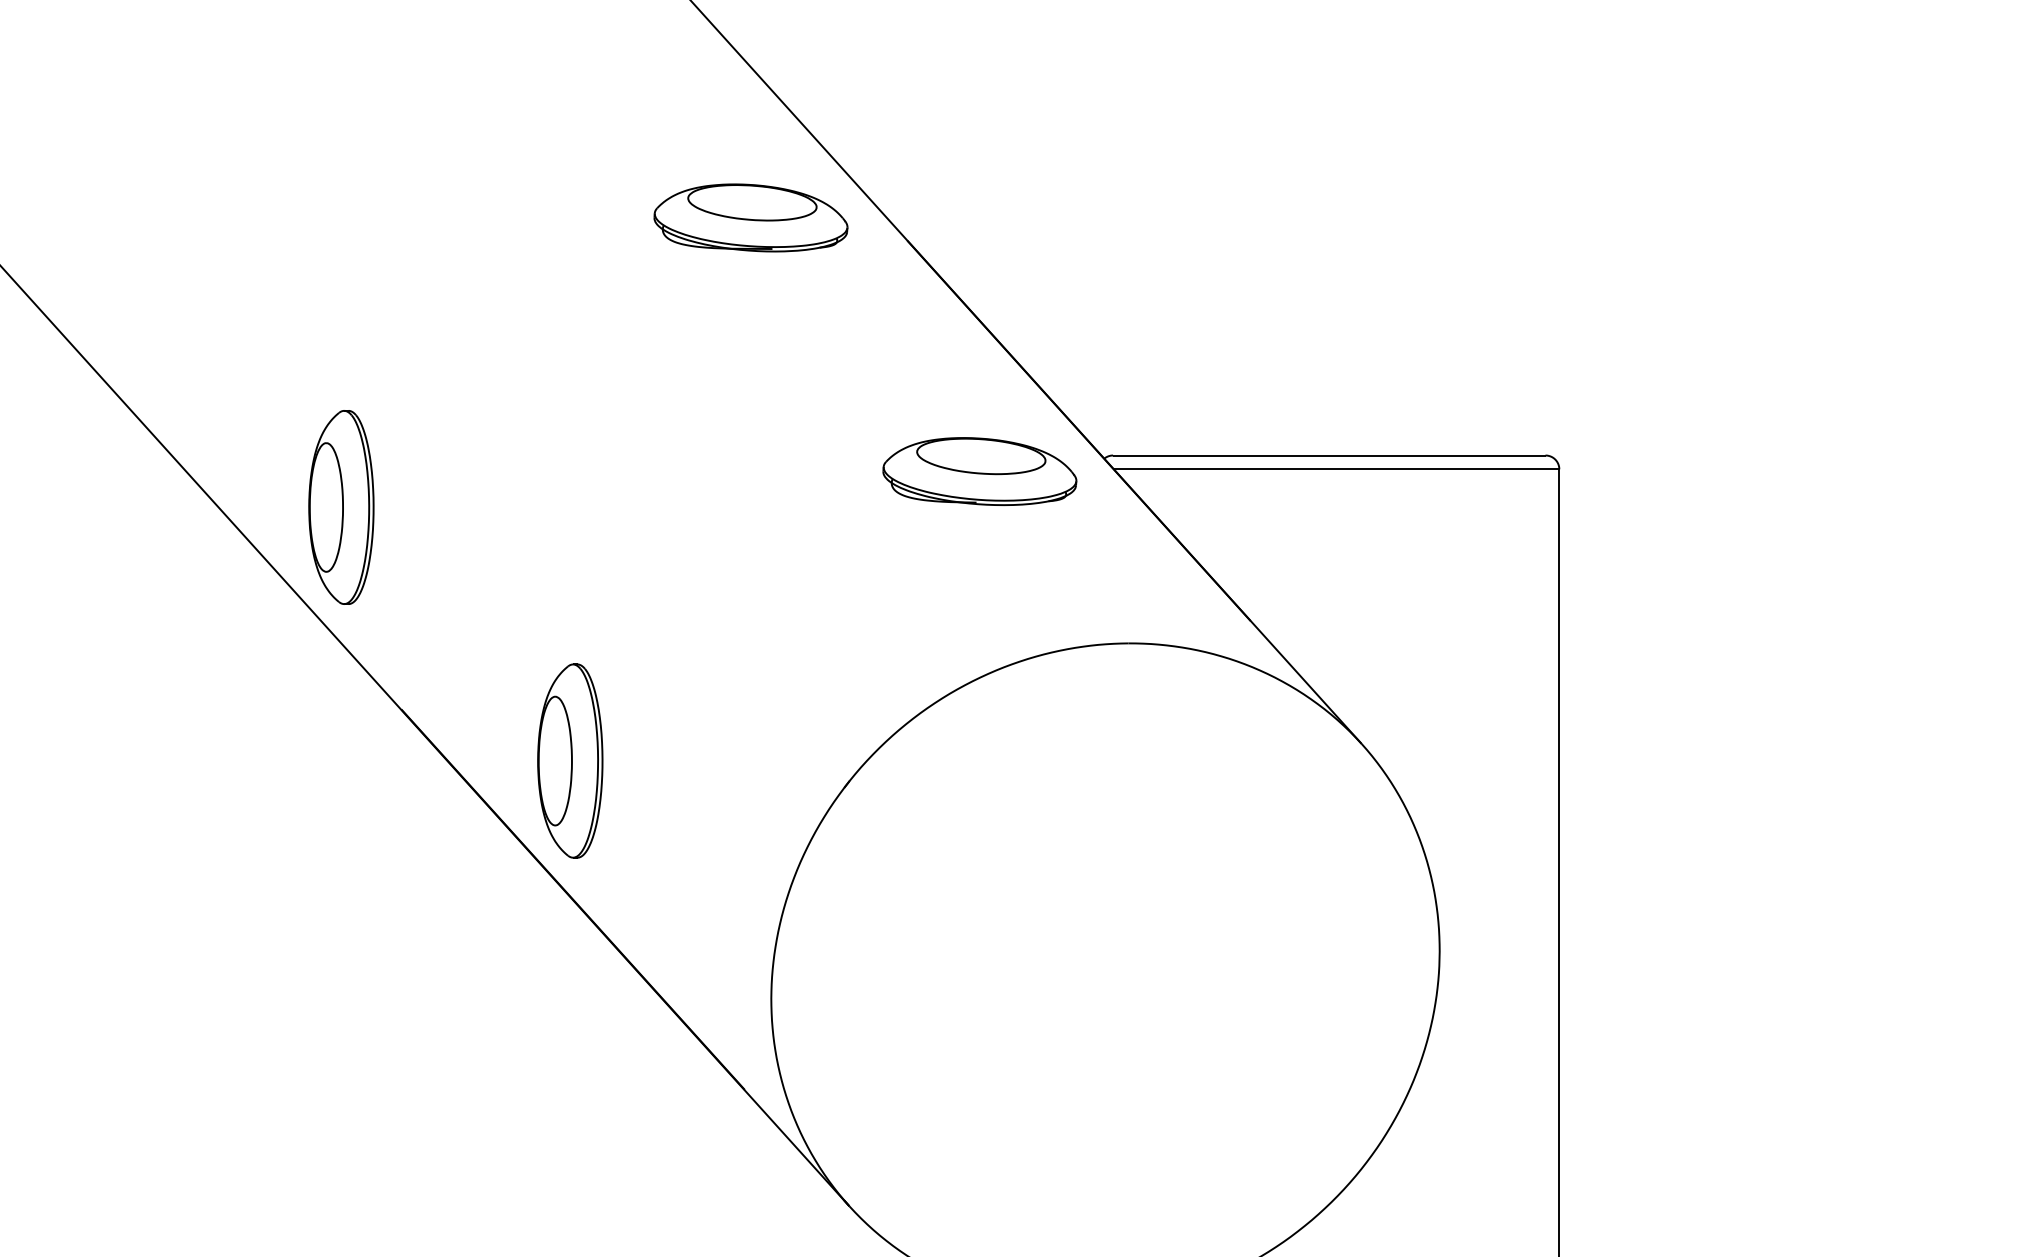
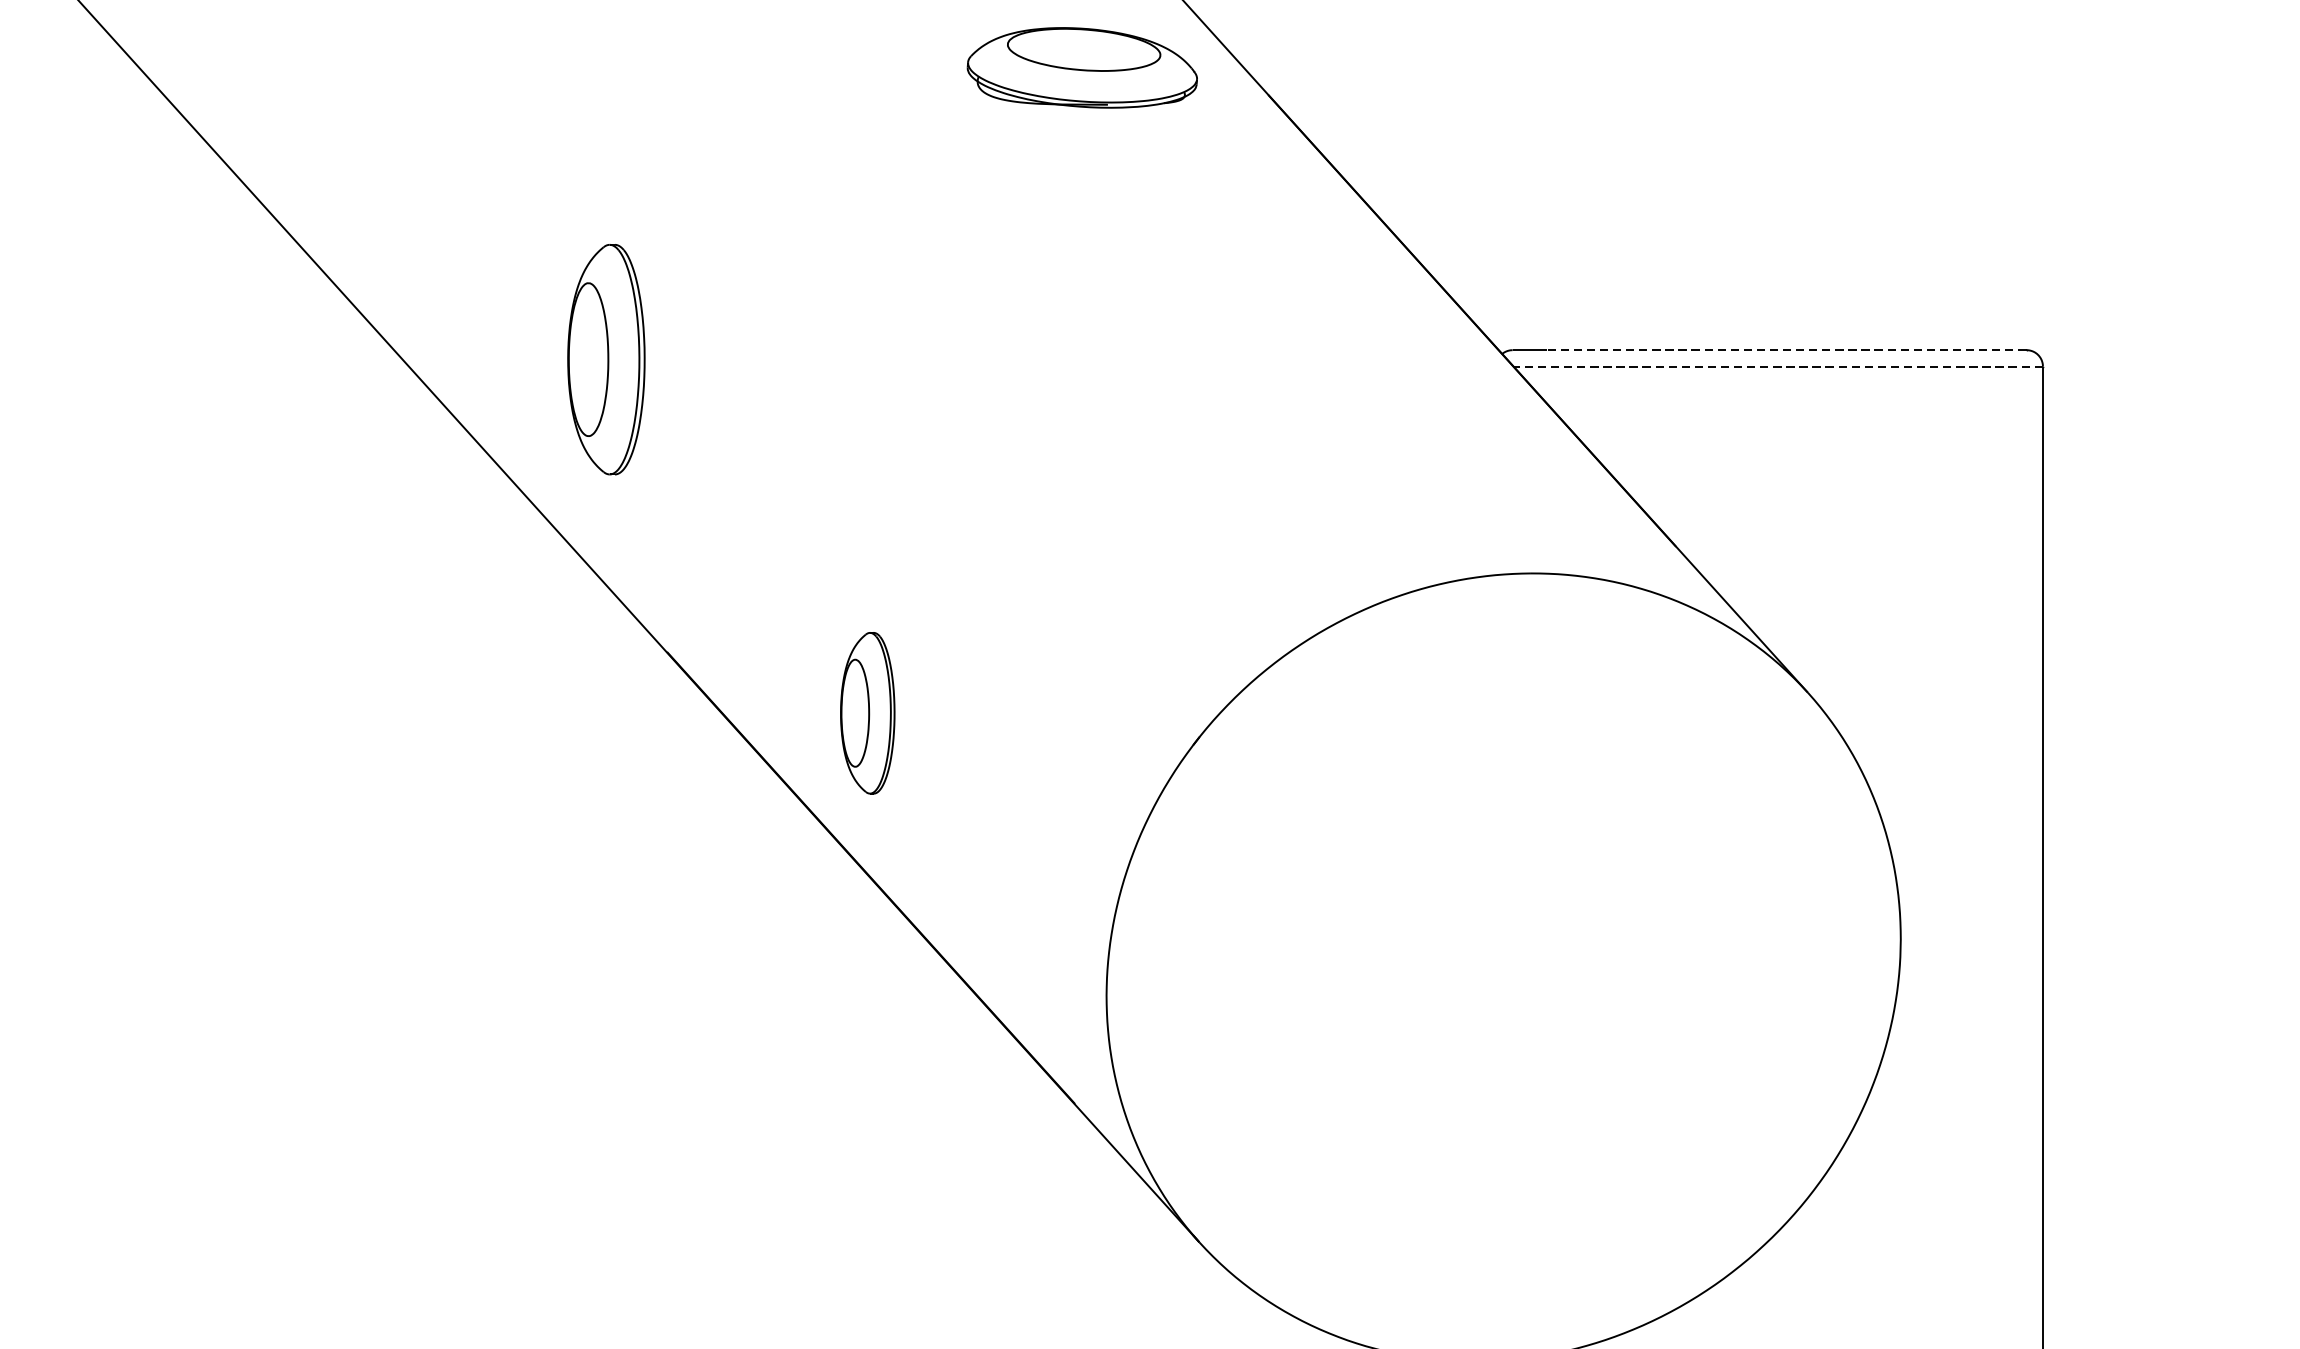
line: (1343, 455) -> (1786, 350), solid -> dashed
line: (1336, 469) -> (1778, 366), solid -> dashed
part: (979, 471) -> (1353, 369), removed
part: (341, 507) -> (606, 359), moved
part: (570, 760) -> (867, 712), size x0.7

